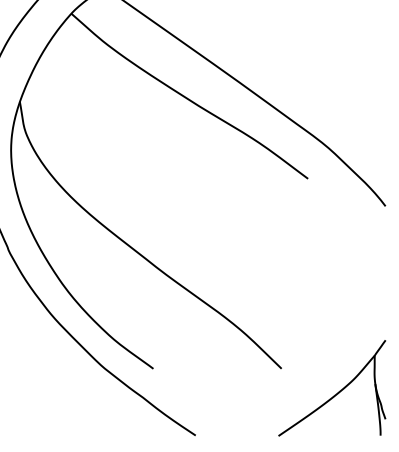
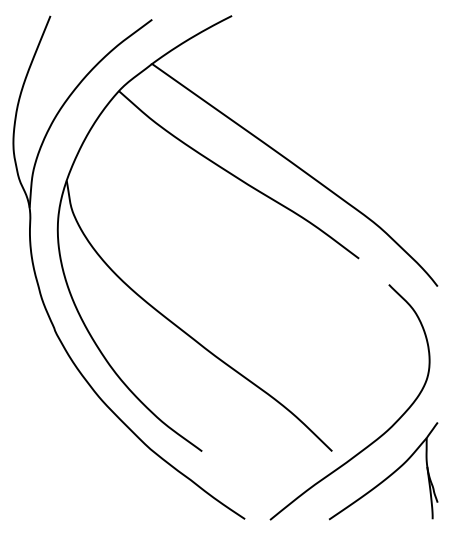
curve: (326, 355) -> (377, 437), added

